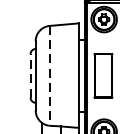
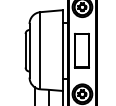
line: (30, 75) -> (25, 50), dashed -> solid
line: (49, 75) -> (40, 50), dashed -> solid

